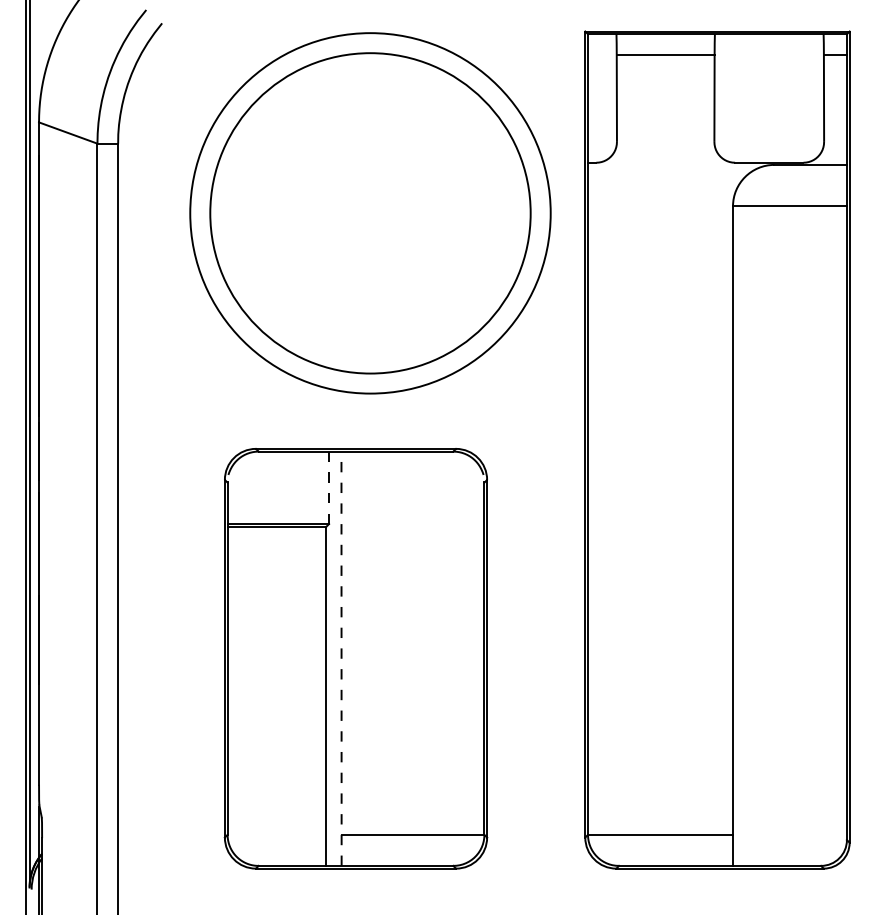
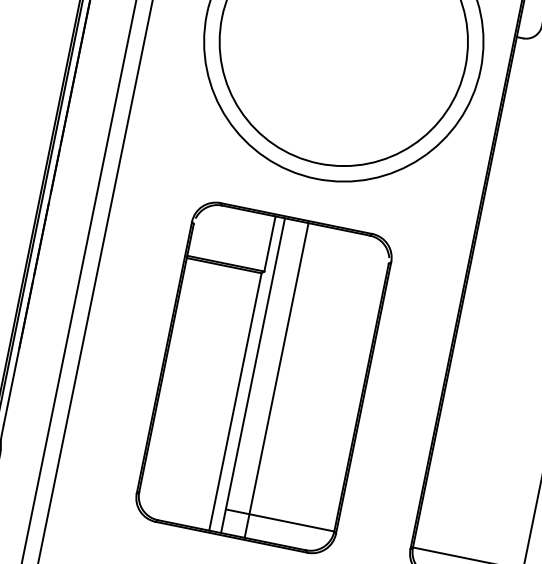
line: (329, 487) -> (270, 243), dashed -> solid
line: (341, 658) -> (253, 375), dashed -> solid
line: (372, 658) -> (276, 380), added

